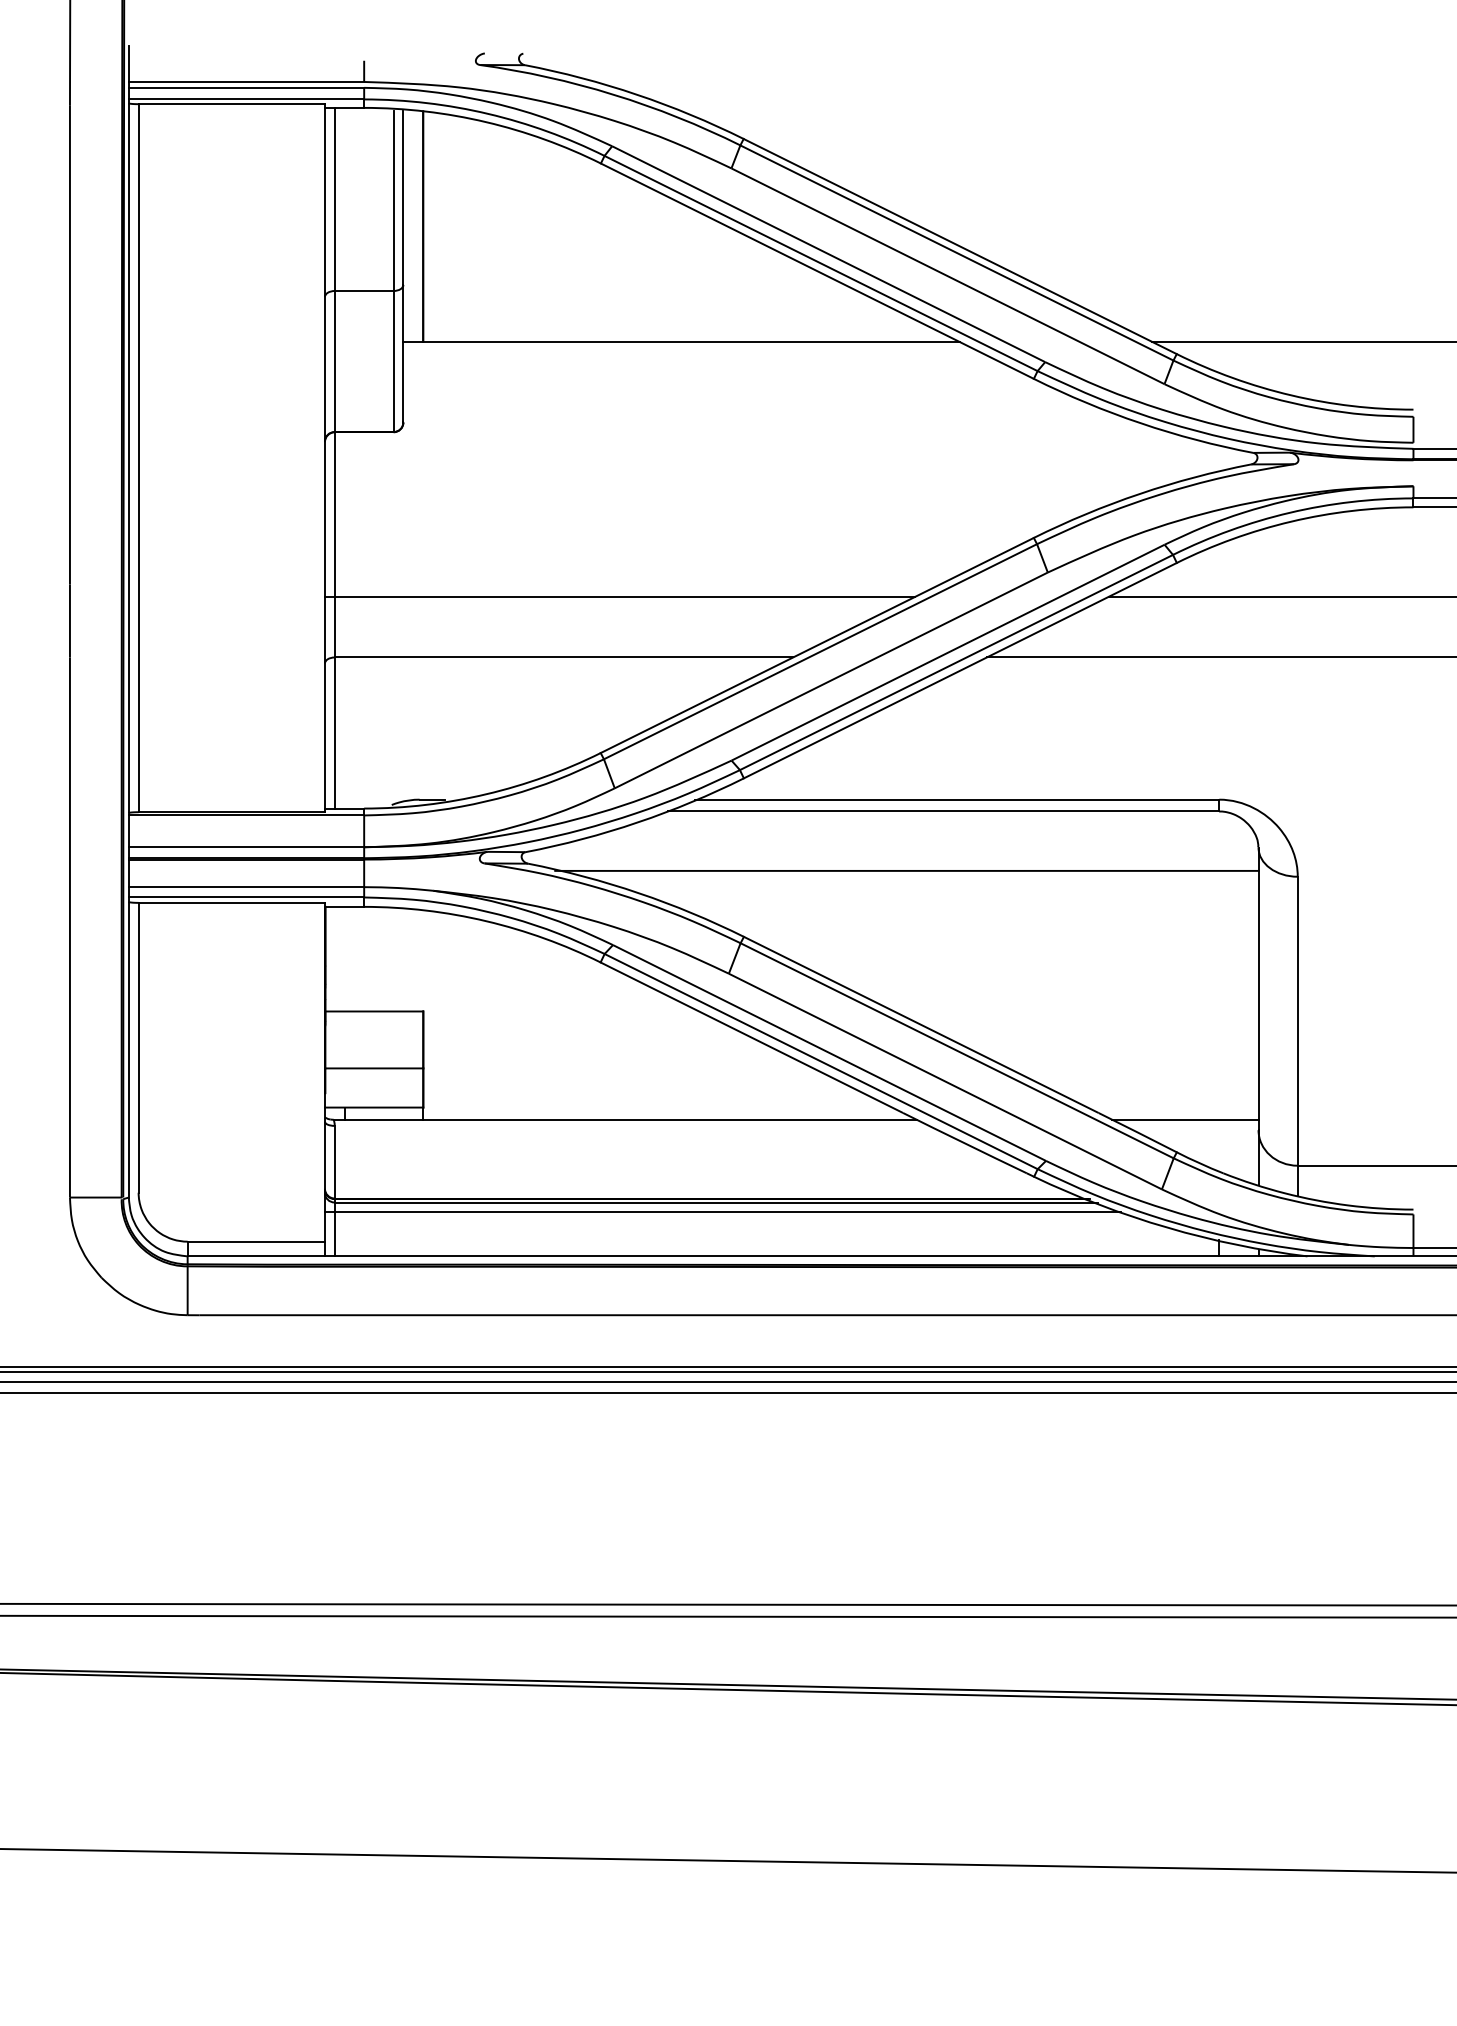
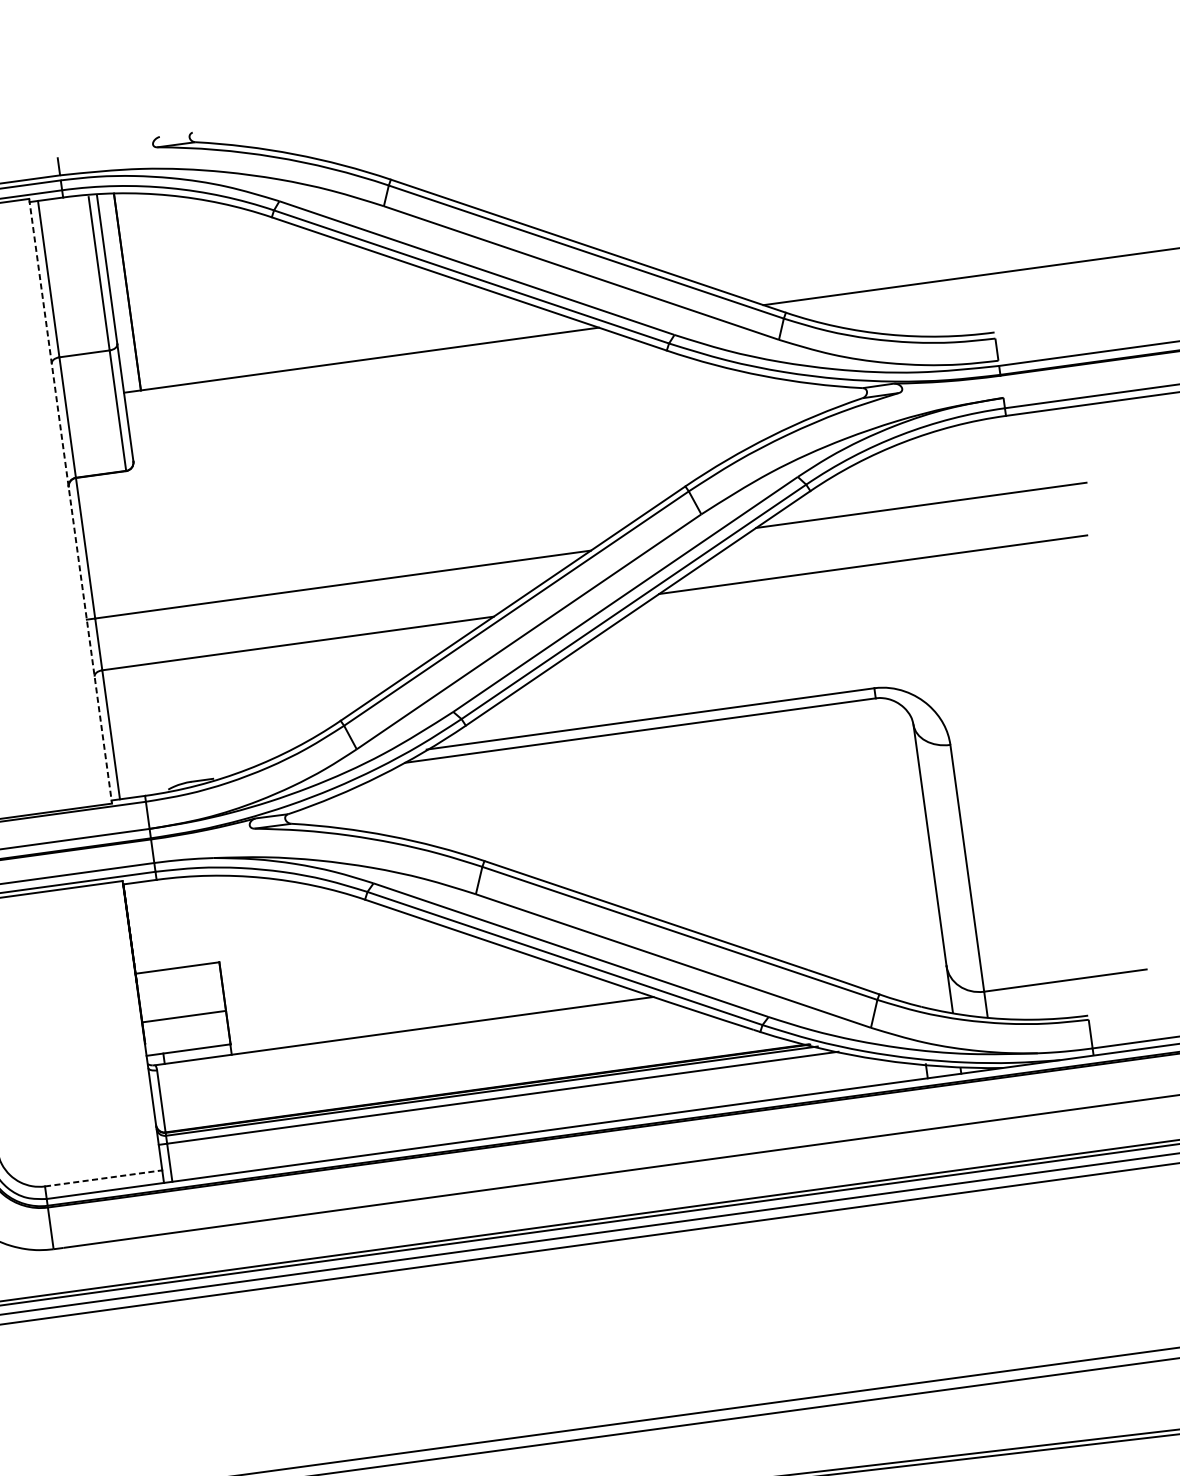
line: (324, 458) -> (70, 501), solid -> dashed
line: (906, 870) -> (615, 785), removed
line: (1185, 1119) -> (882, 965), removed
line: (256, 1241) -> (103, 1178), solid -> dashed

